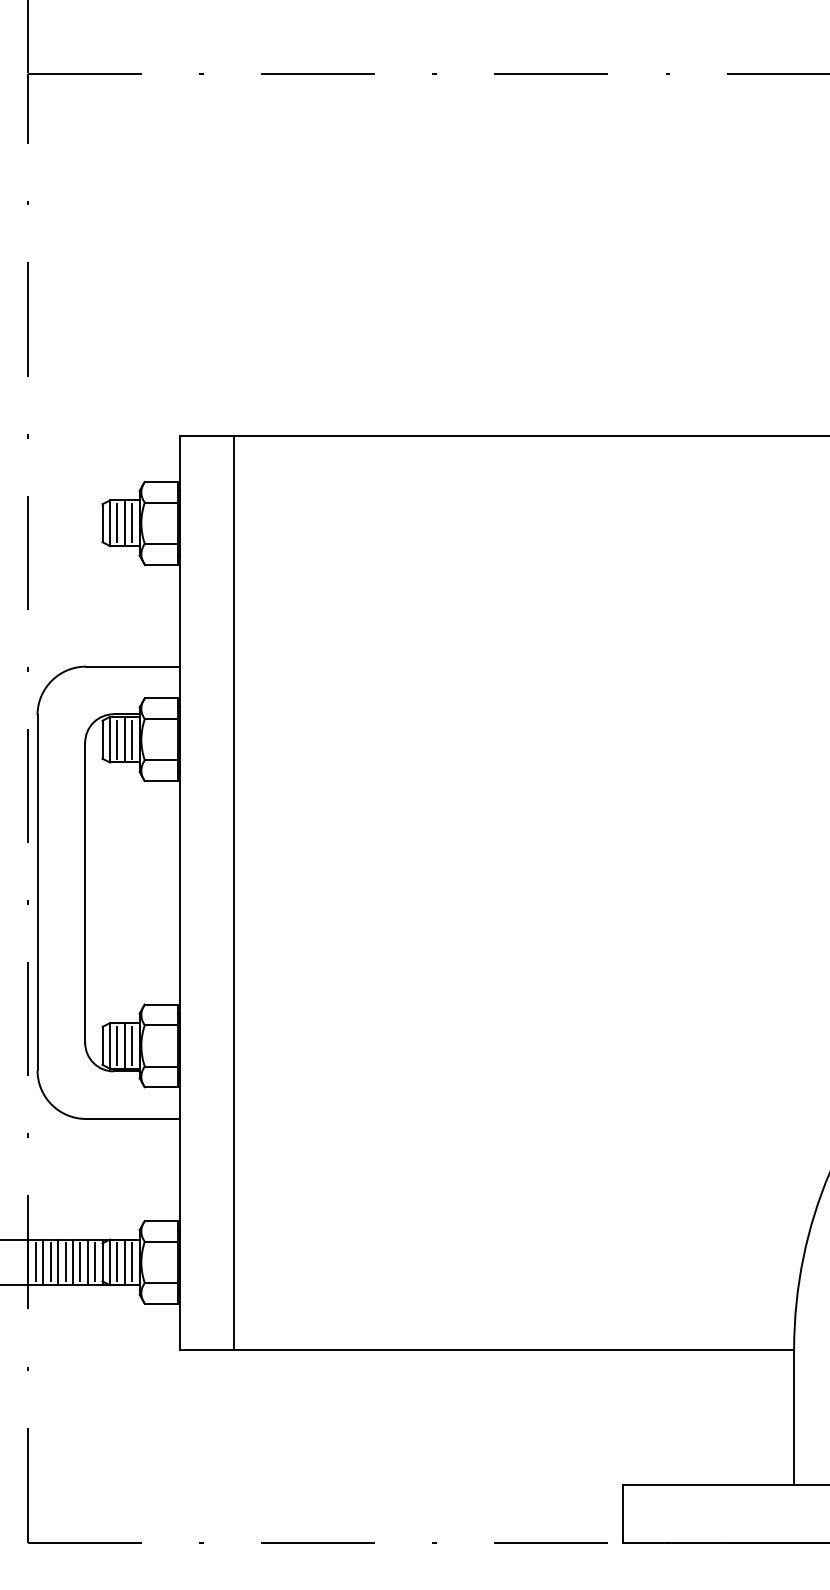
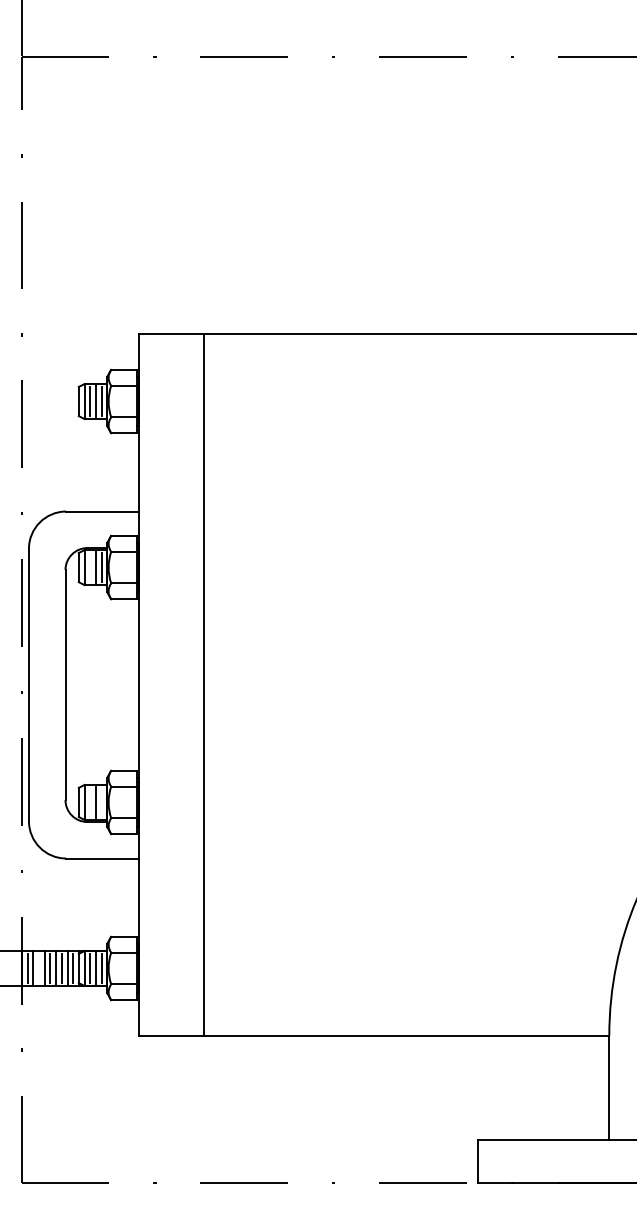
line: (117, 739) -> (90, 567), removed
line: (233, 892) -> (203, 684), moved
line: (117, 1045) -> (90, 802), removed
line: (132, 1045) -> (101, 802), removed
line: (51, 1262) -> (39, 968), removed

